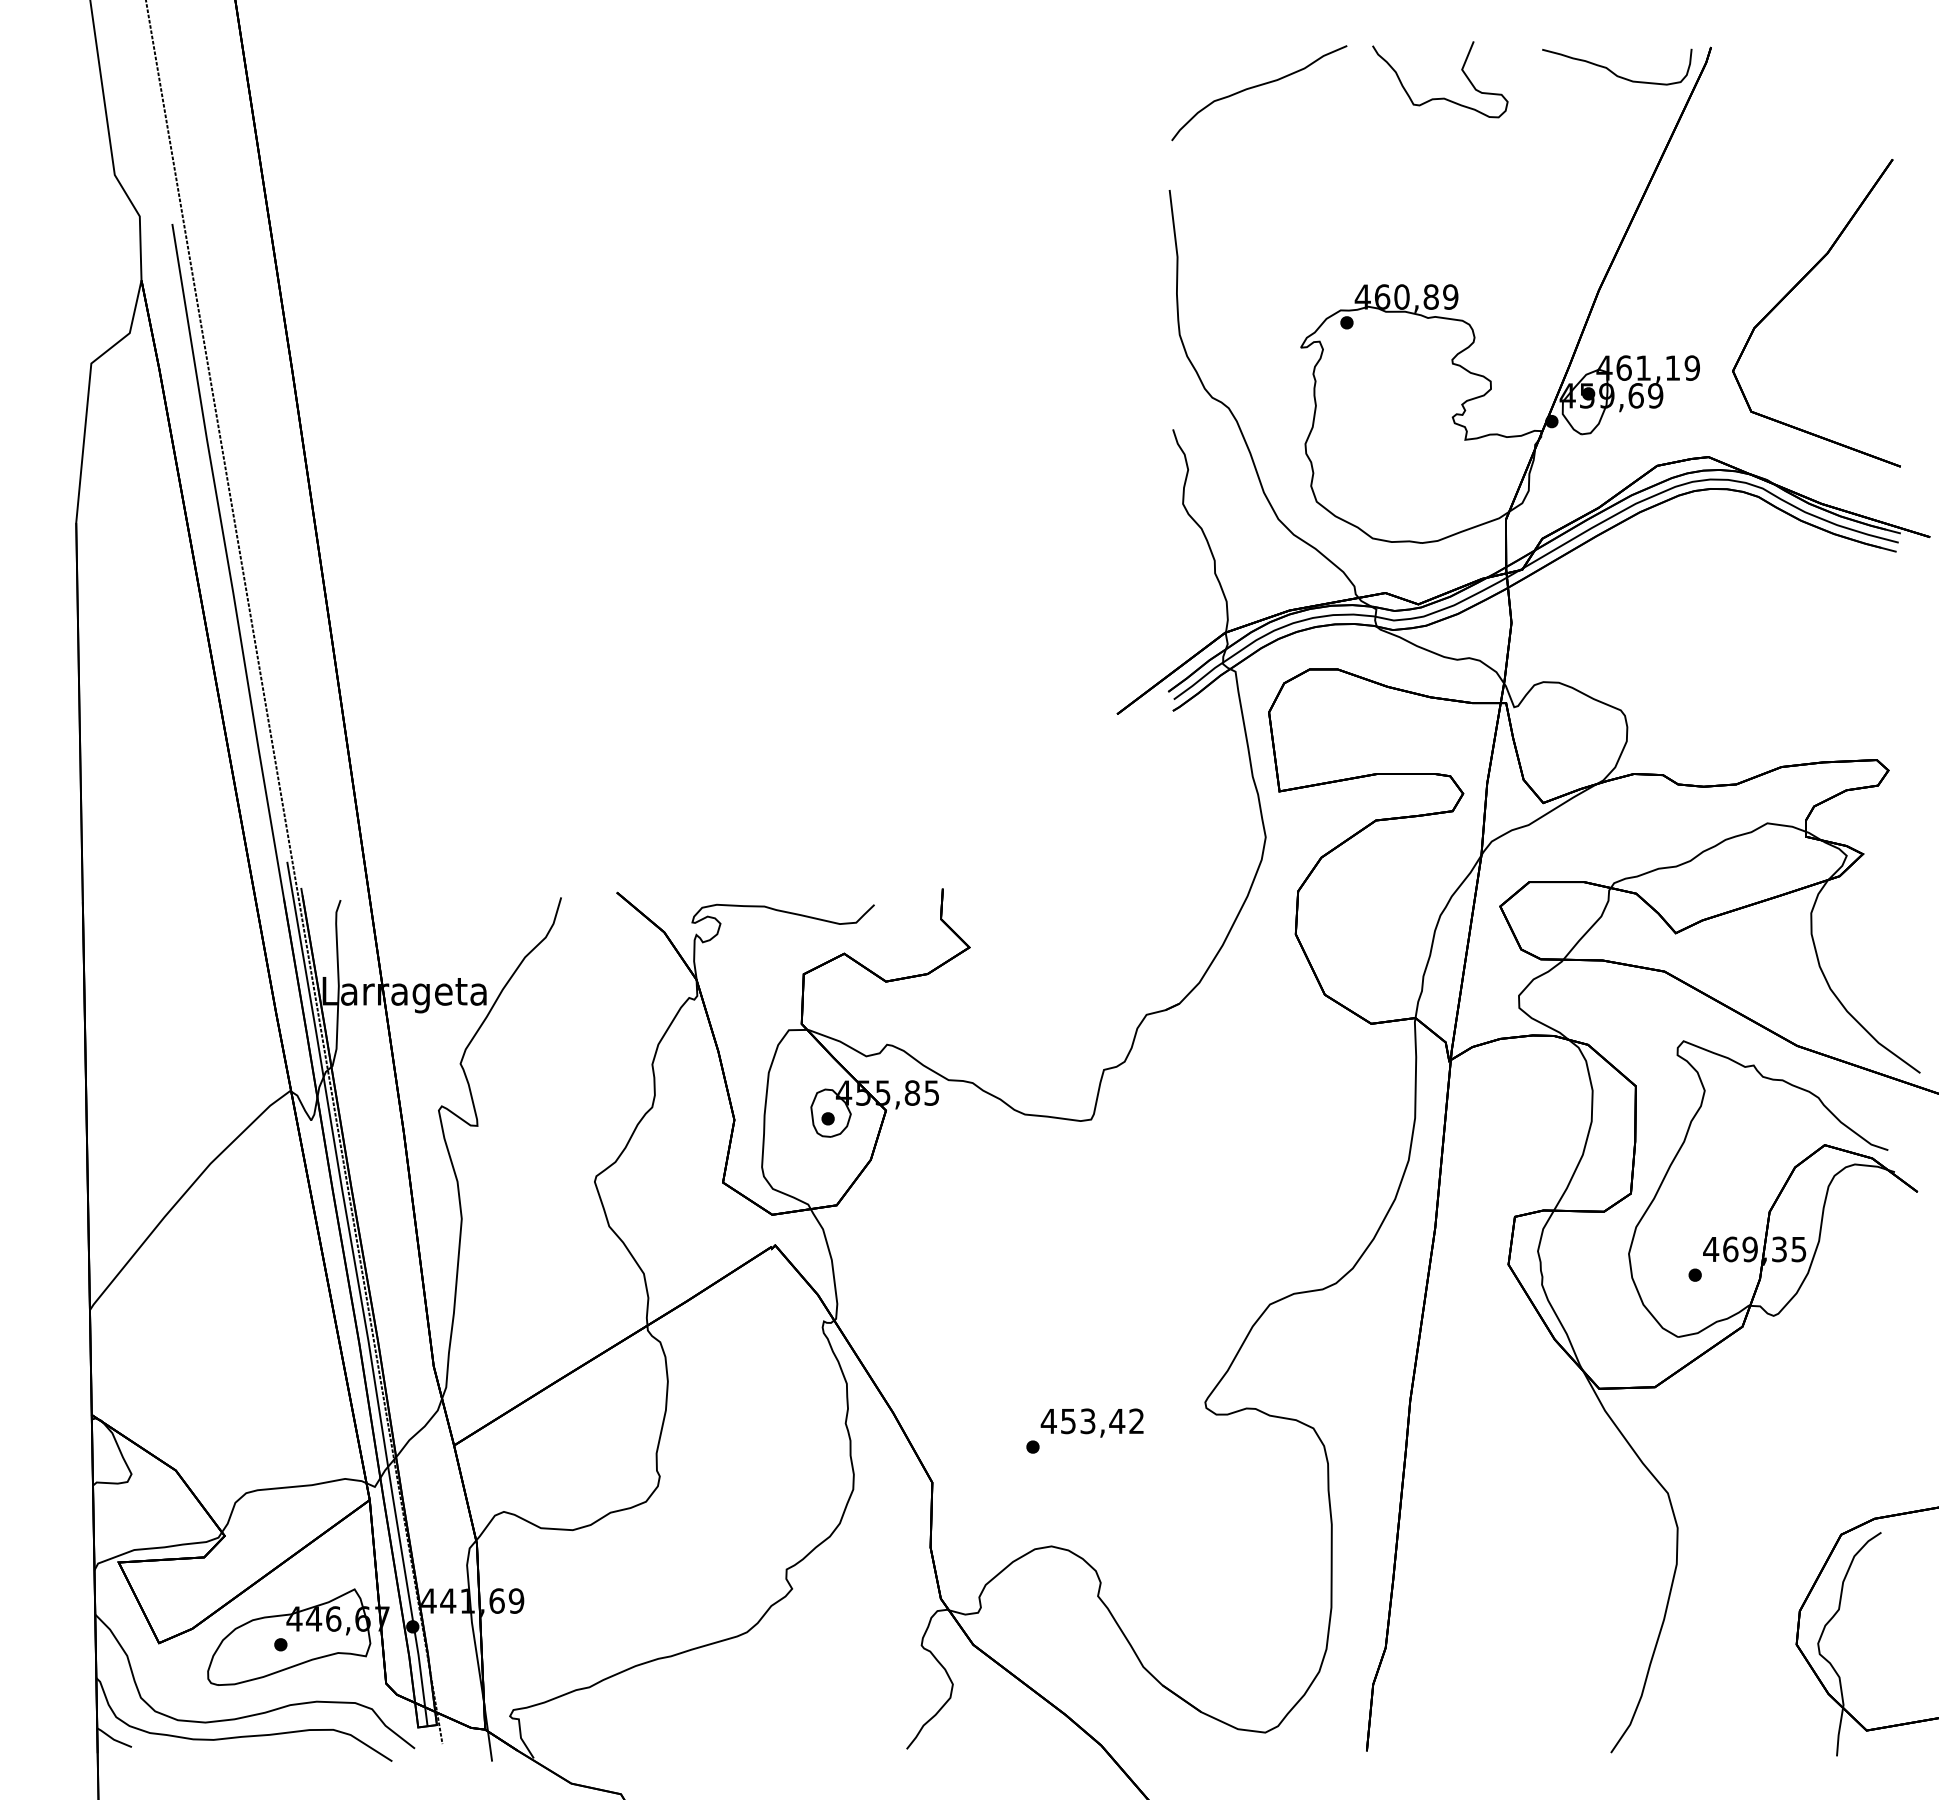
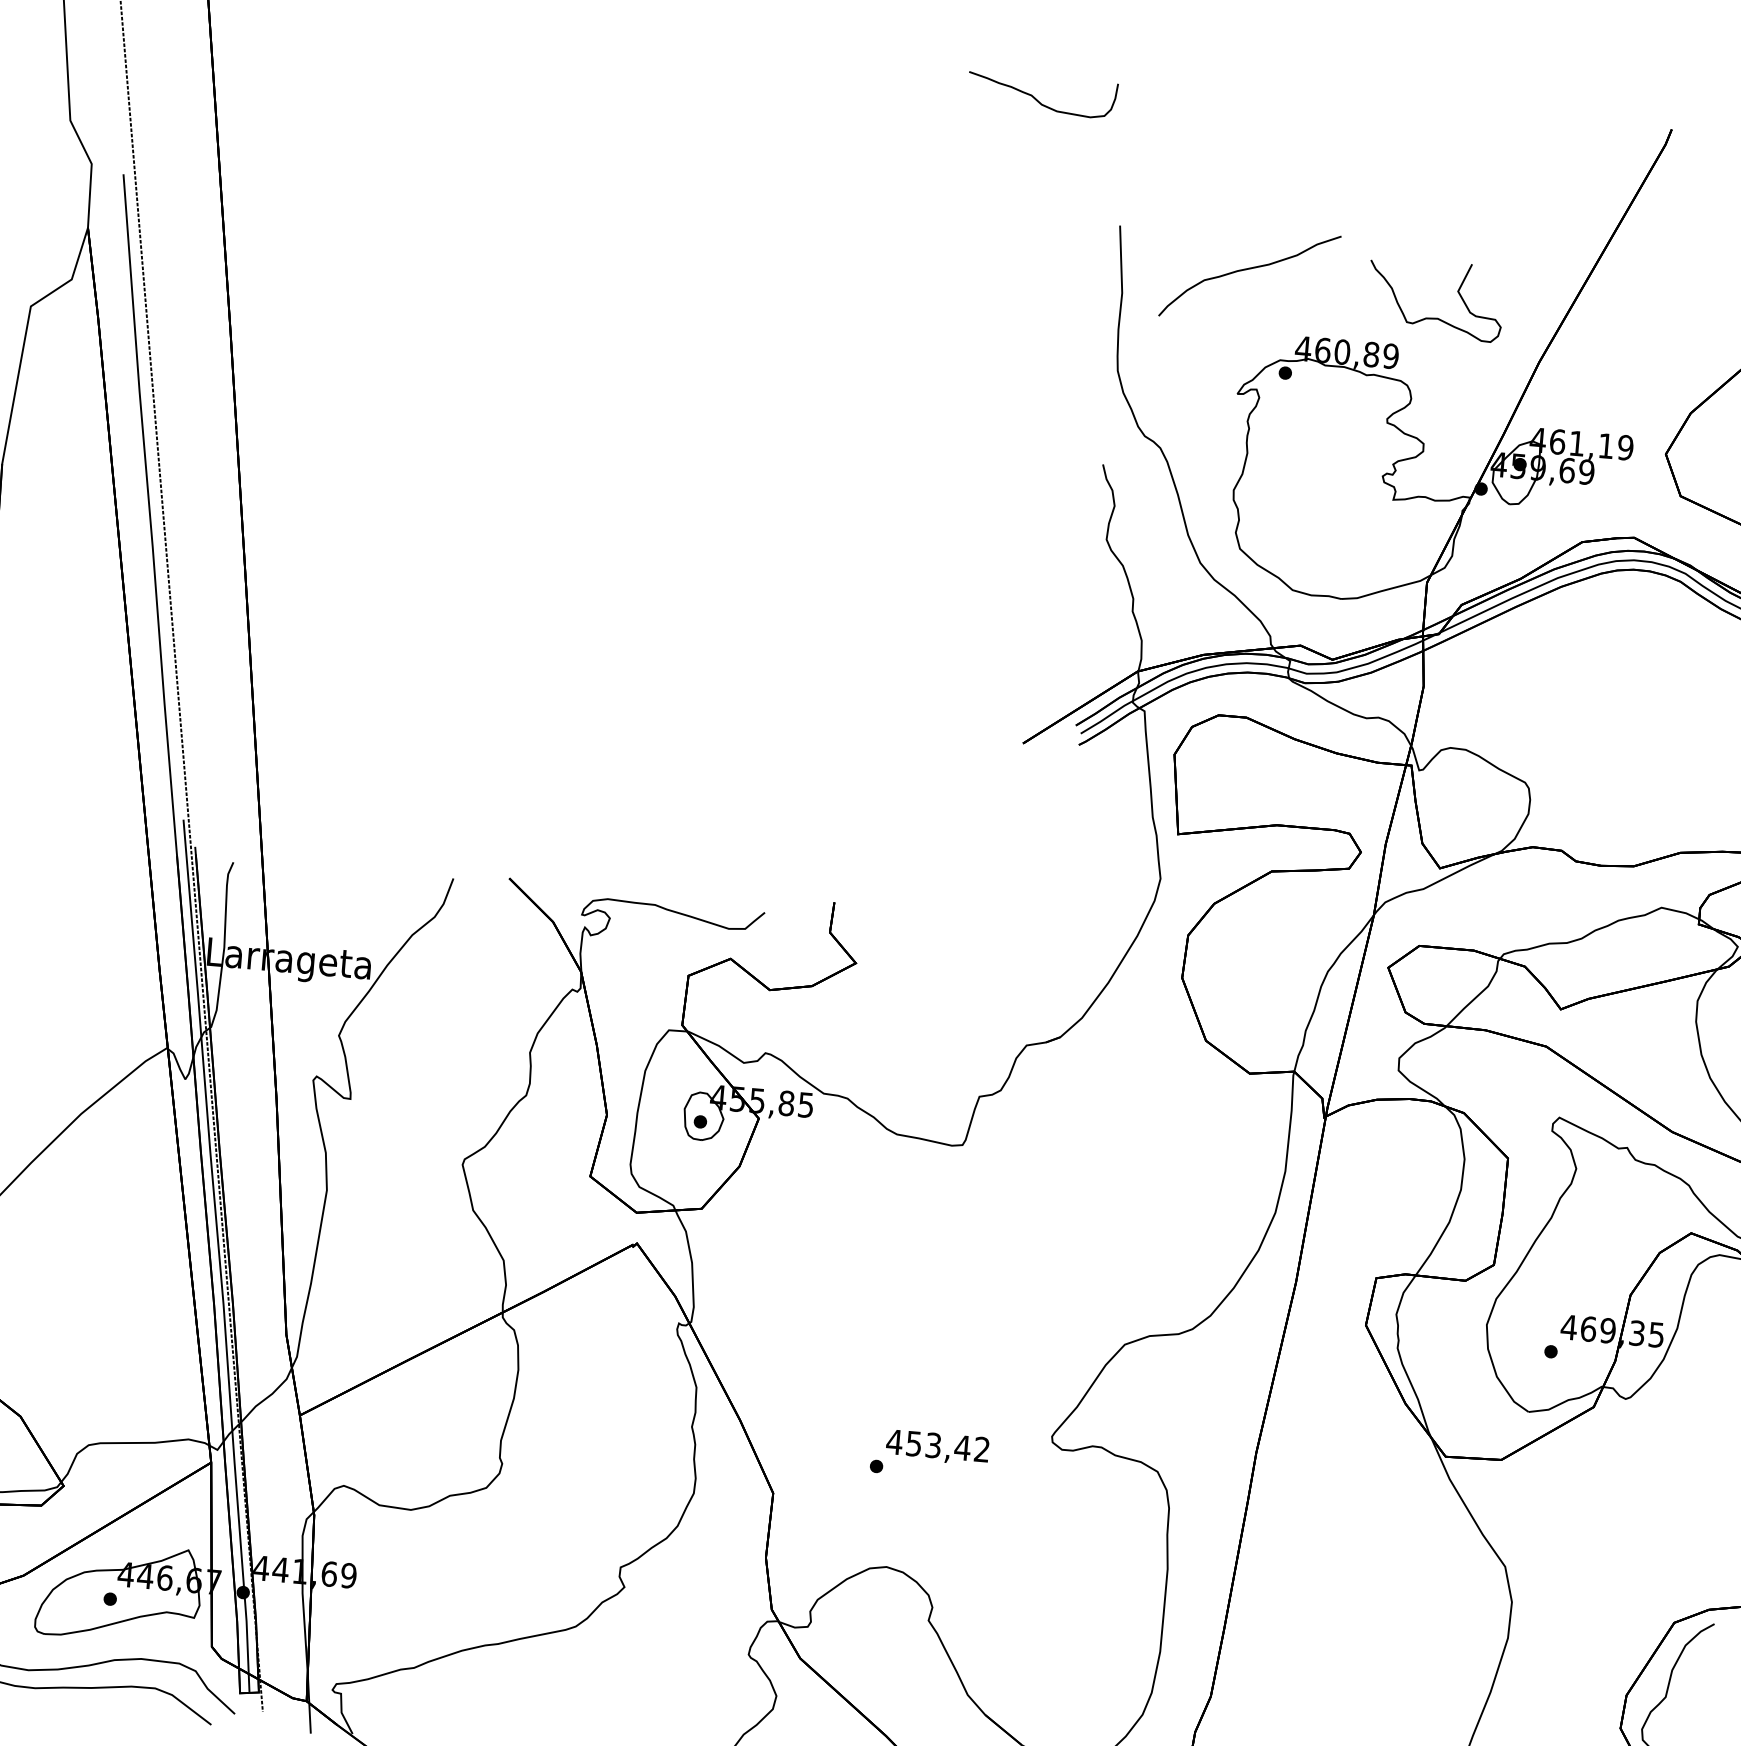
curve: (1614, 72) -> (1039, 100), moved
curve: (1256, 87) -> (1247, 270), moved
curve: (1441, 97) -> (1435, 317), moved

